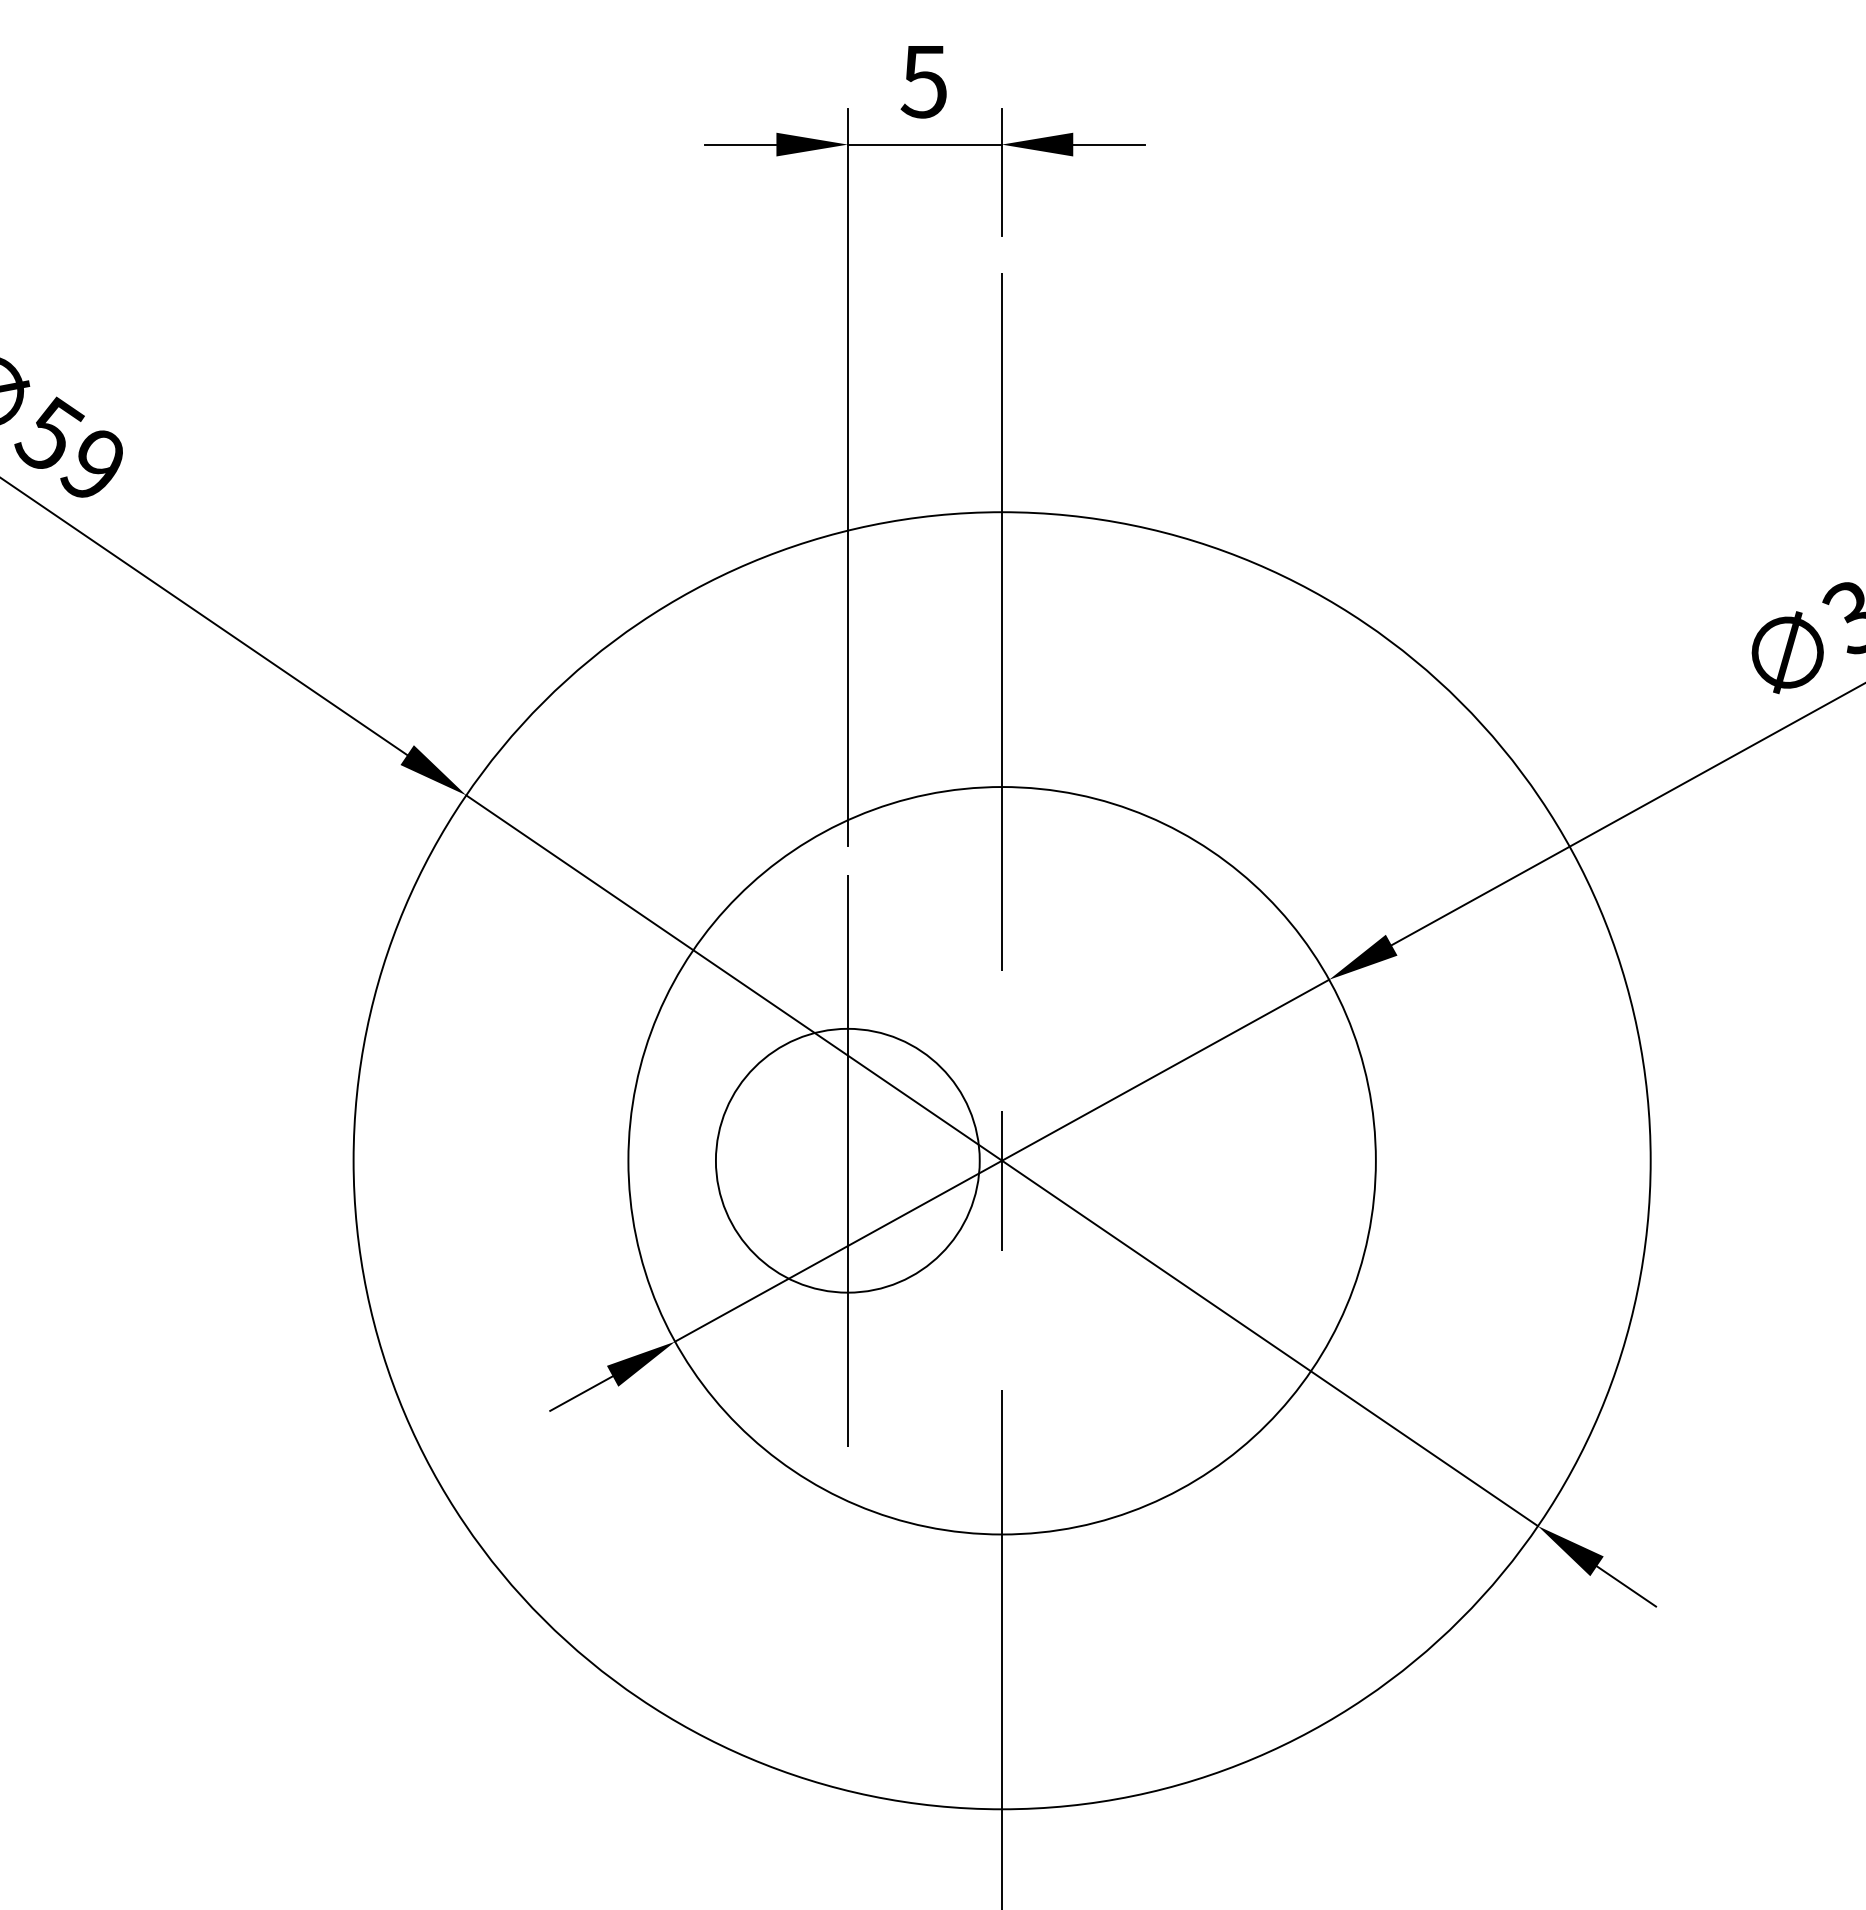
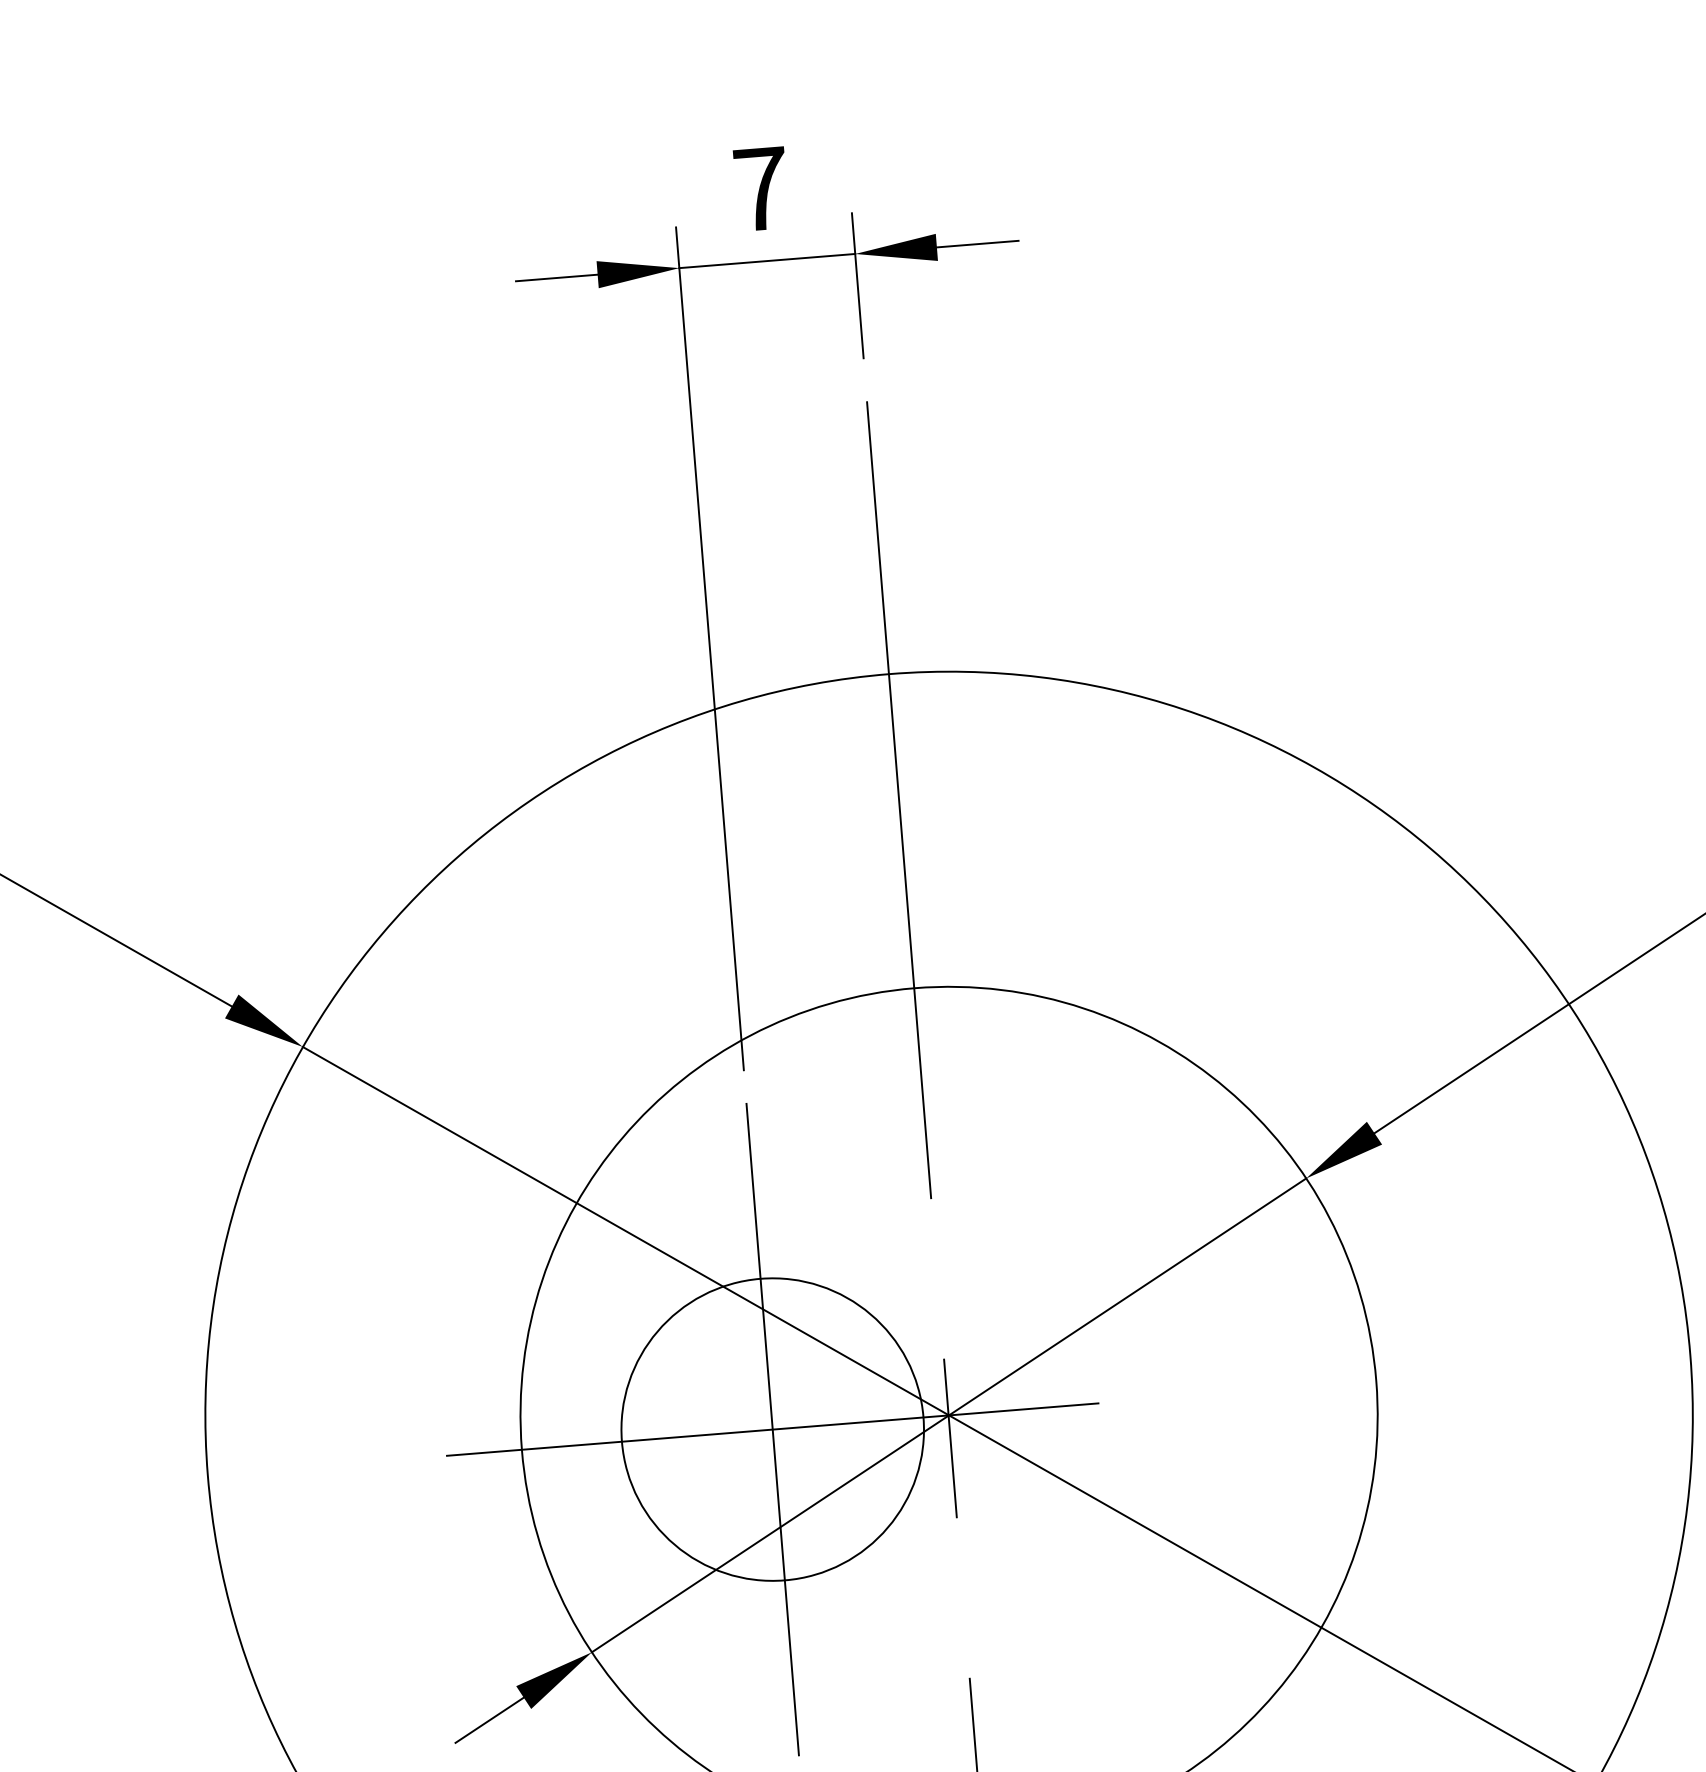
text: (923, 82) -> (760, 190), 5 -> 7
line: (847, 1160) -> (772, 1429), added

